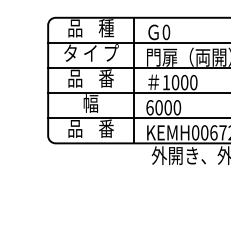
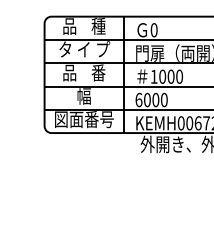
text: (91, 128) -> (84, 119), 品    番 -> 図面番号

